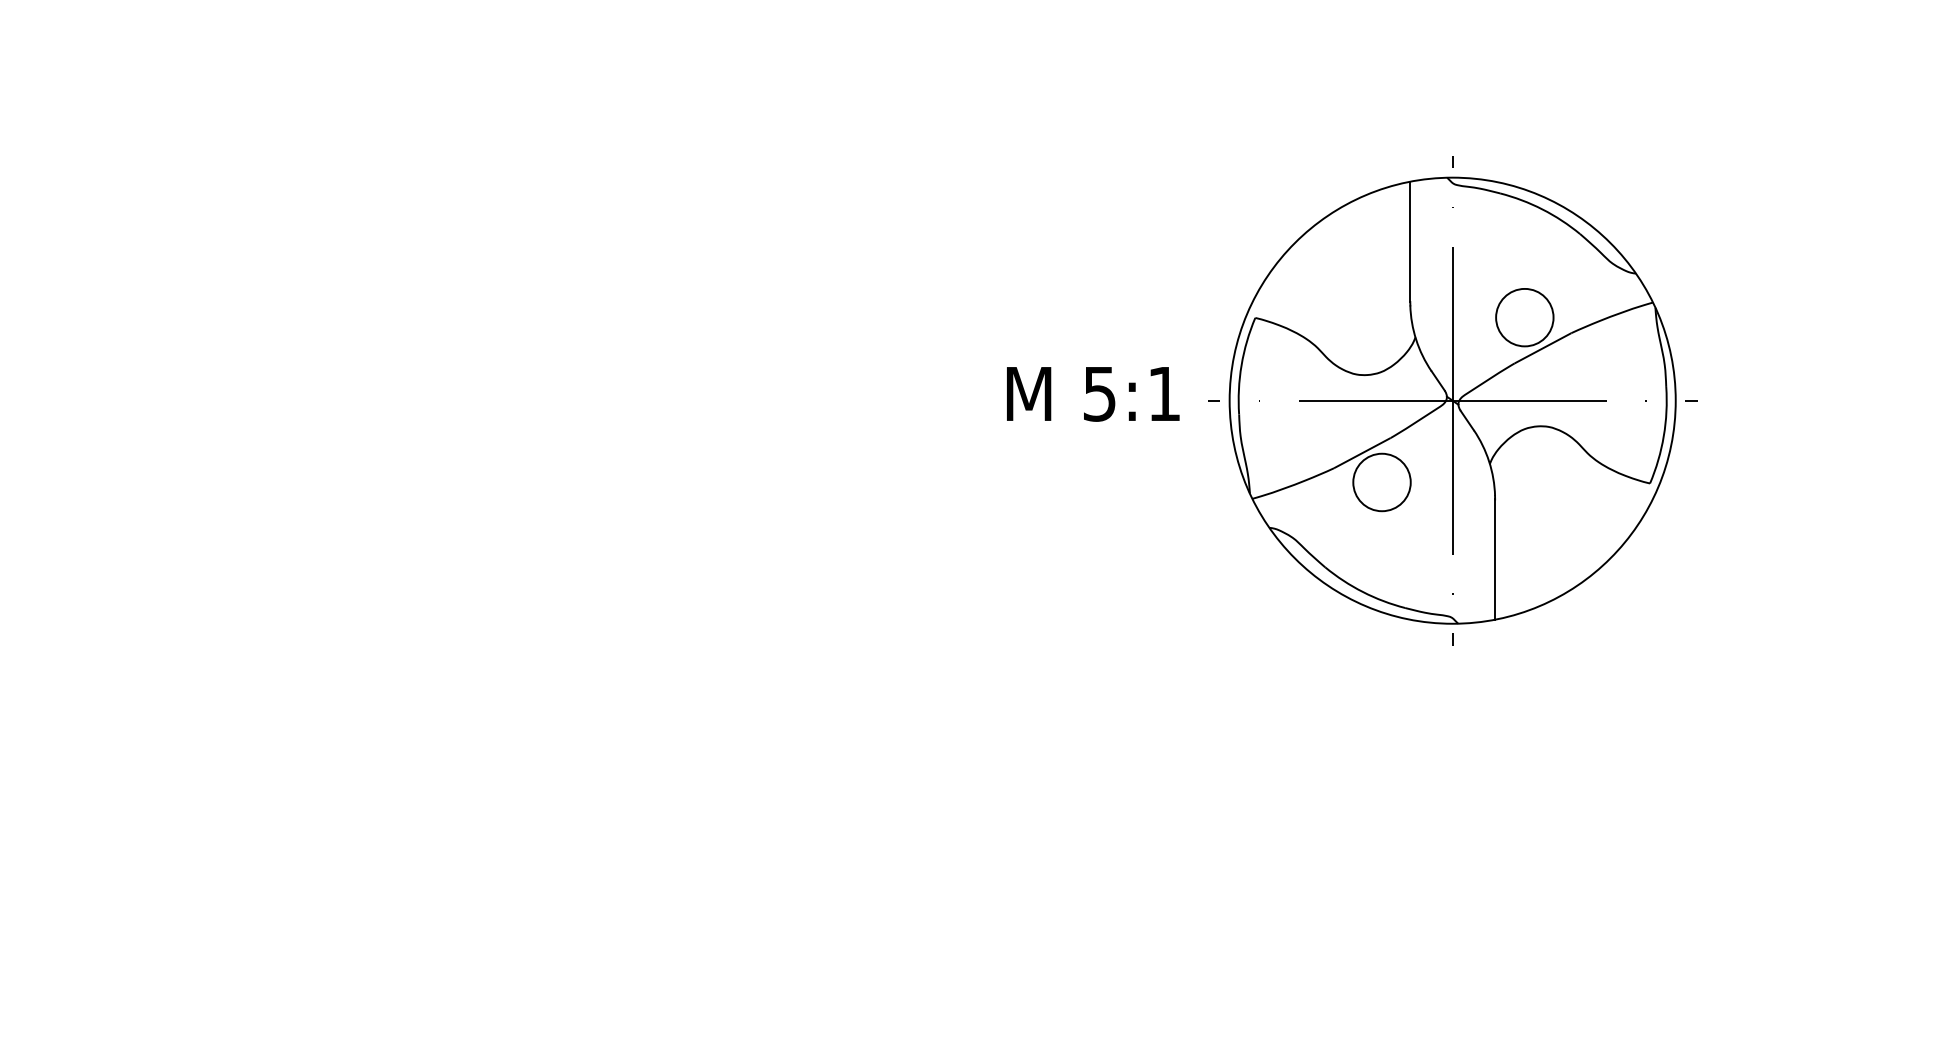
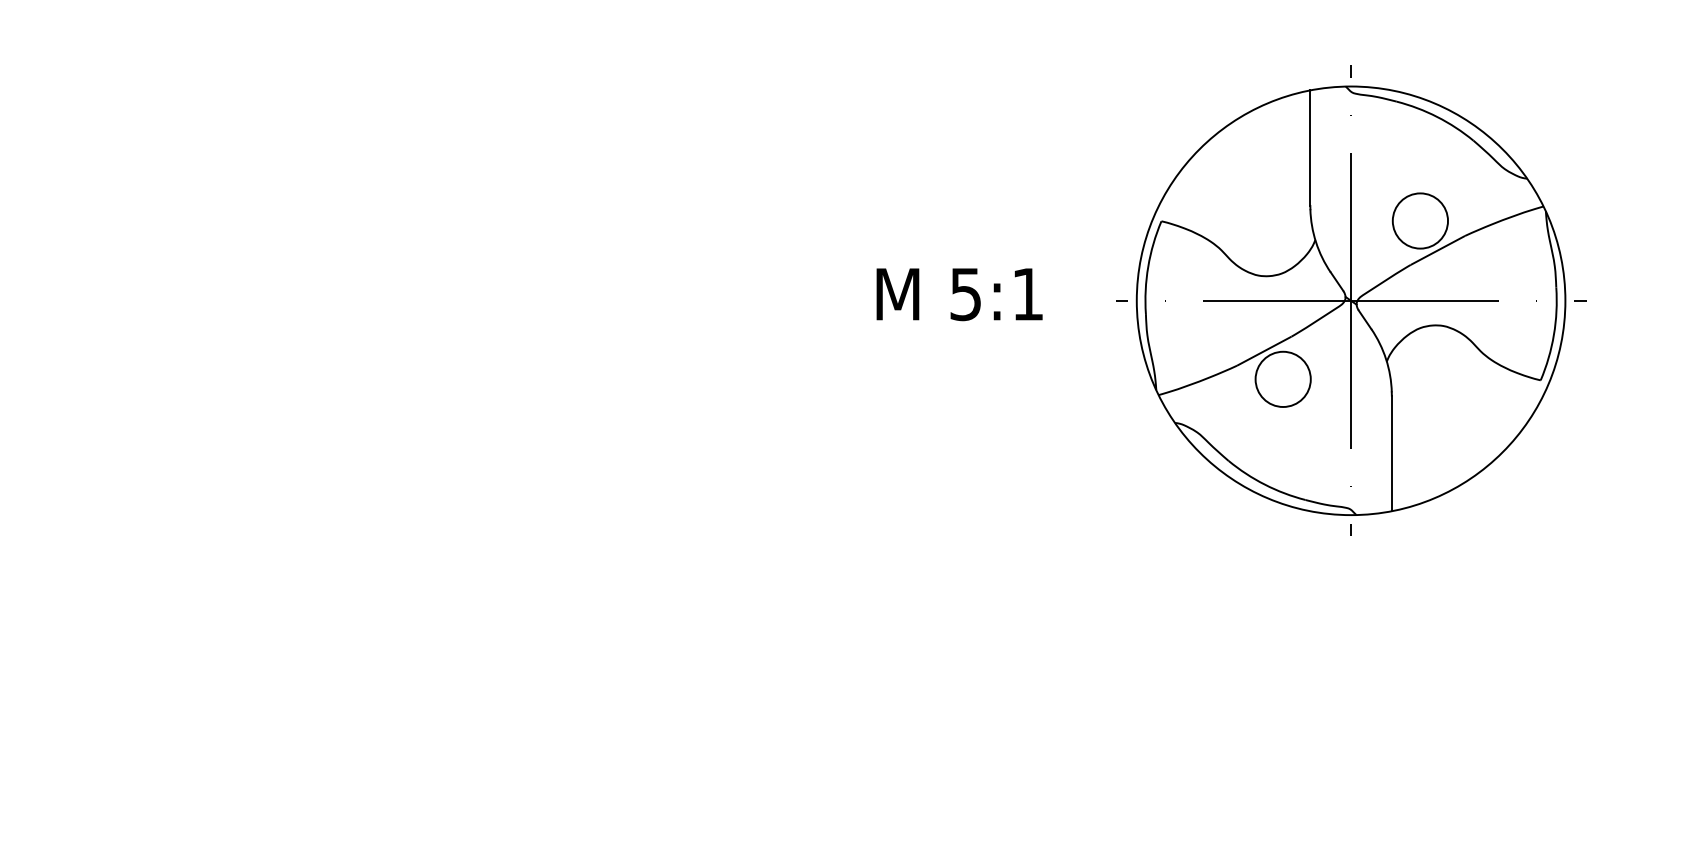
text: (1093, 394) -> (959, 294), moved

